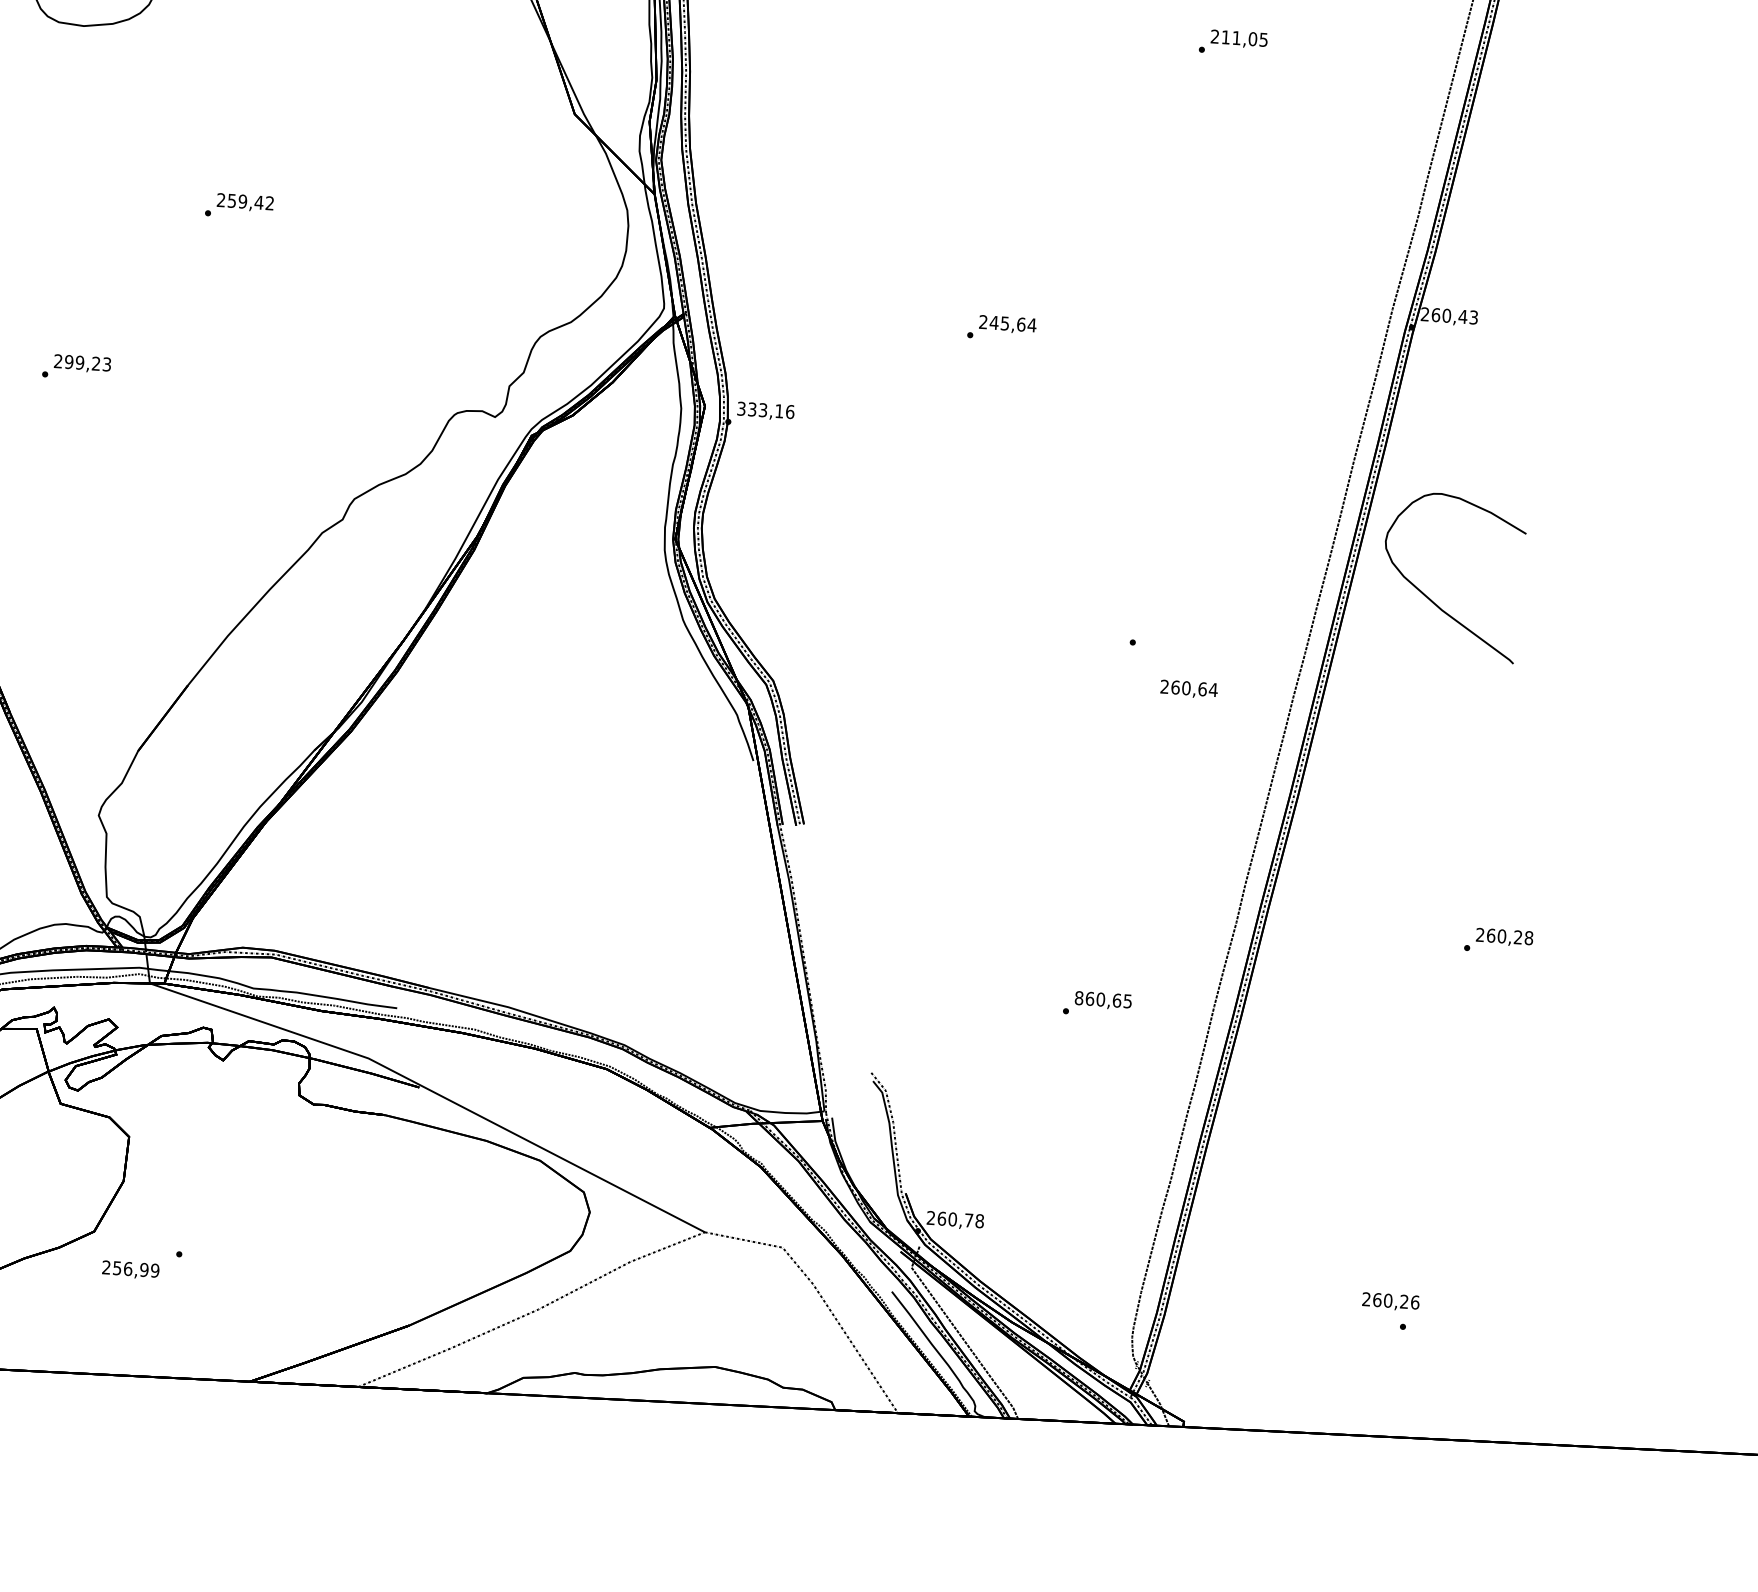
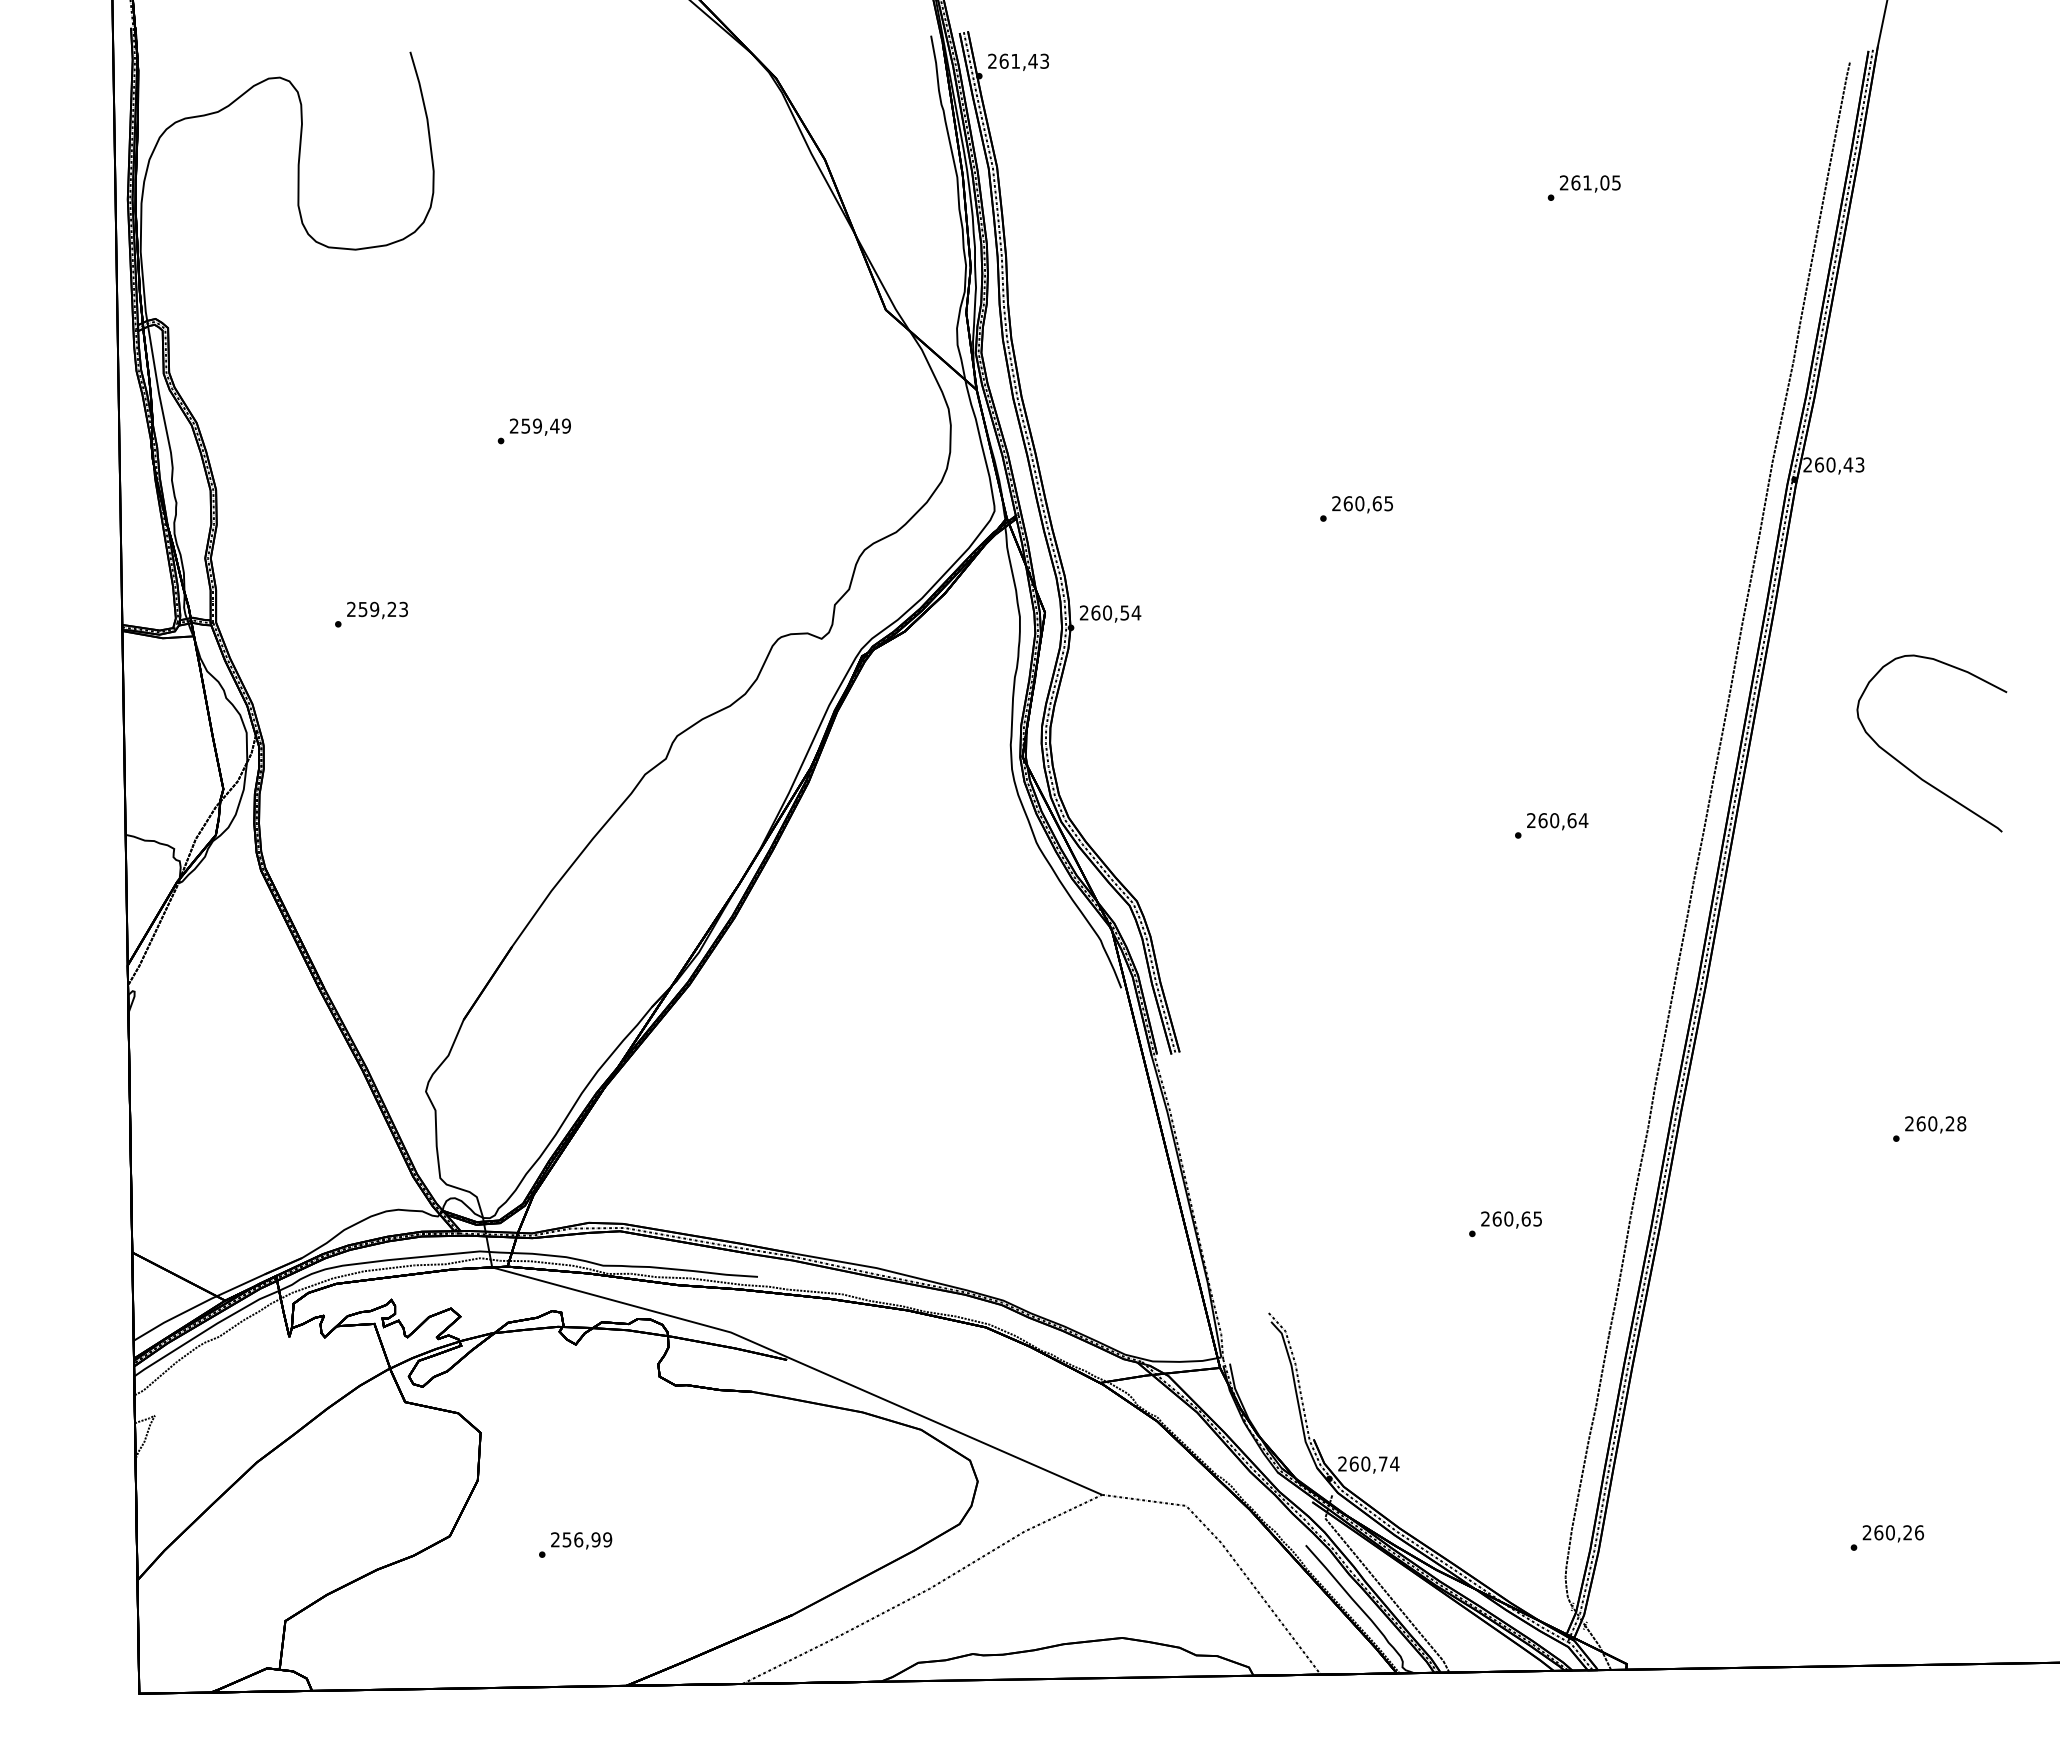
text: (1225, 37) -> (1575, 182), 211,05 -> 261,05
text: (269, 202) -> (566, 425), 259,42 -> 259,49
text: (1013, 323) -> (1368, 503), 245,64 -> 260,65
text: (68, 361) -> (362, 608), 299,23 -> 259,23
text: (766, 409) -> (1110, 612), 333,16 -> 260,54
curve: (1429, 598) -> (1908, 767), moved
text: (1189, 689) -> (1557, 821), moved
text: (1079, 997) -> (1485, 1218), 860,65 -> 260,65
text: (979, 1220) -> (1394, 1463), 260,78 -> 260,74
text: (130, 1269) -> (581, 1540), moved
text: (1390, 1301) -> (1892, 1533), moved

